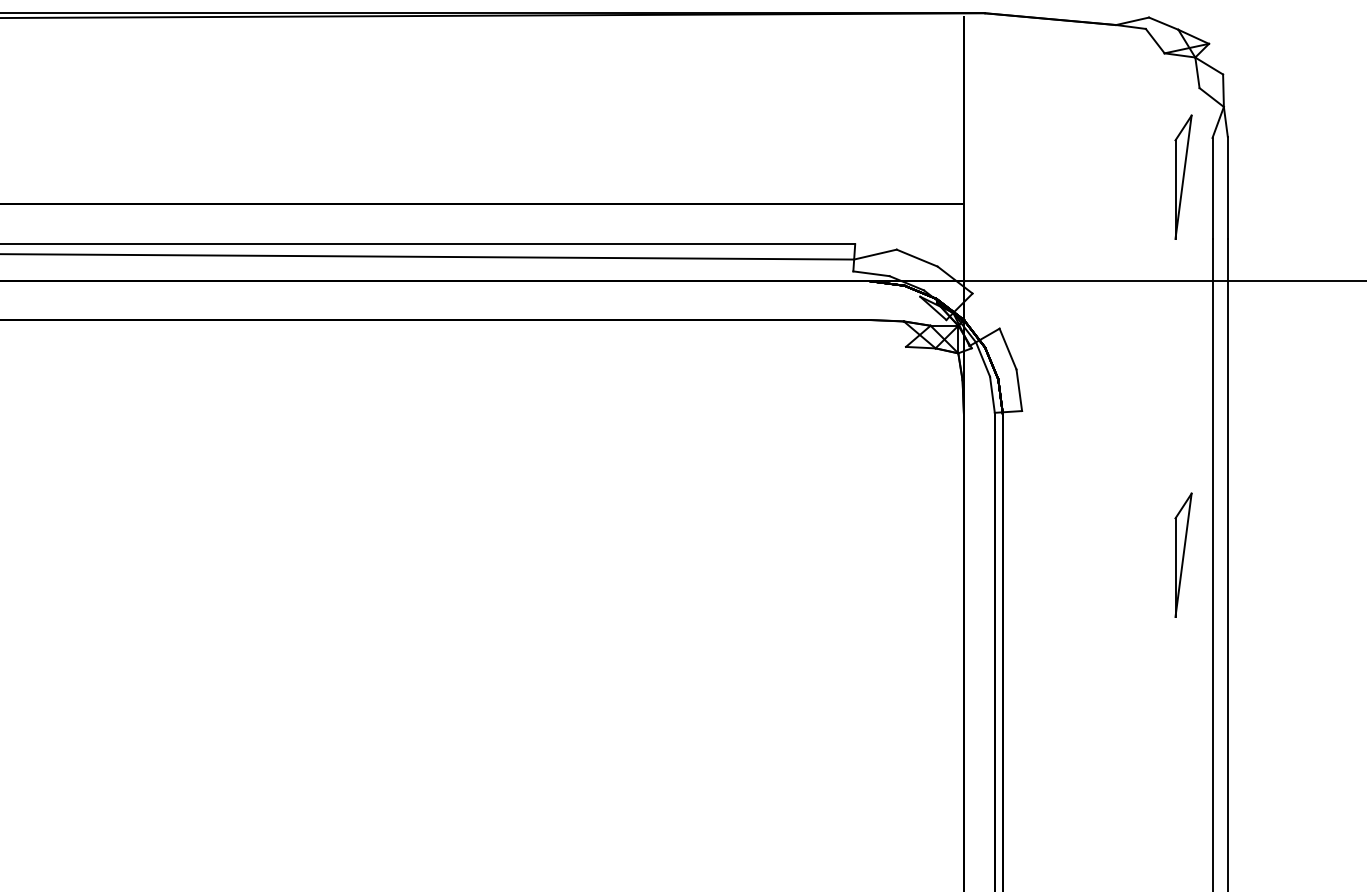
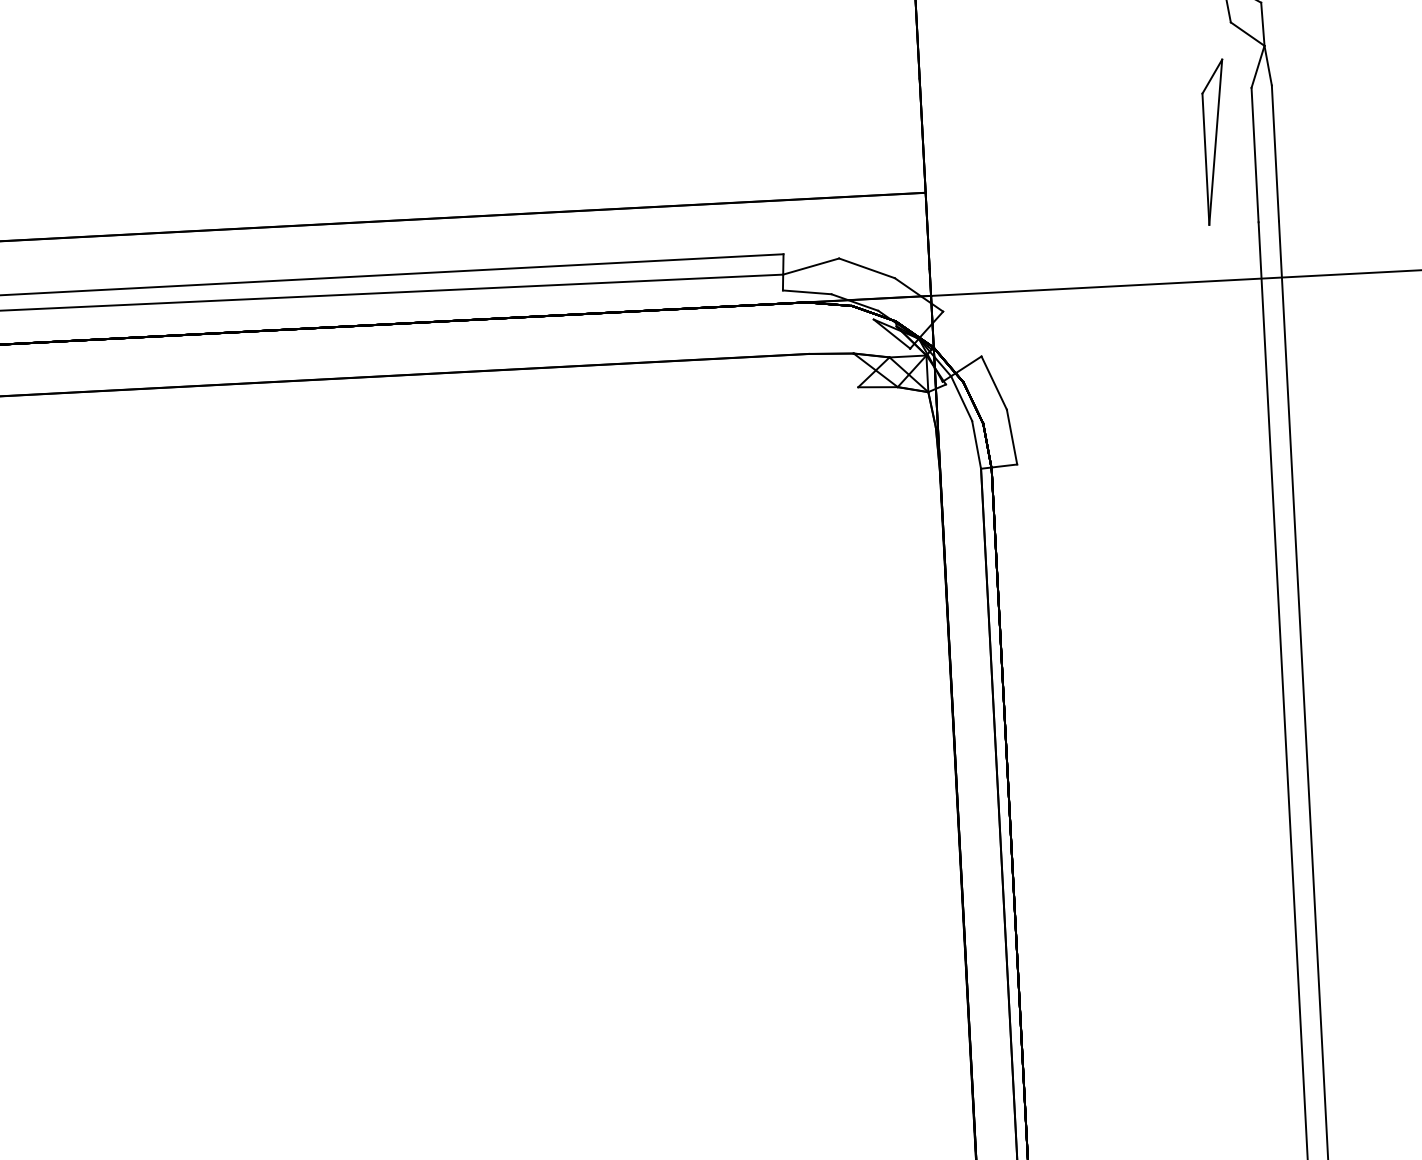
part: (1183, 554) -> (1241, 644), removed

